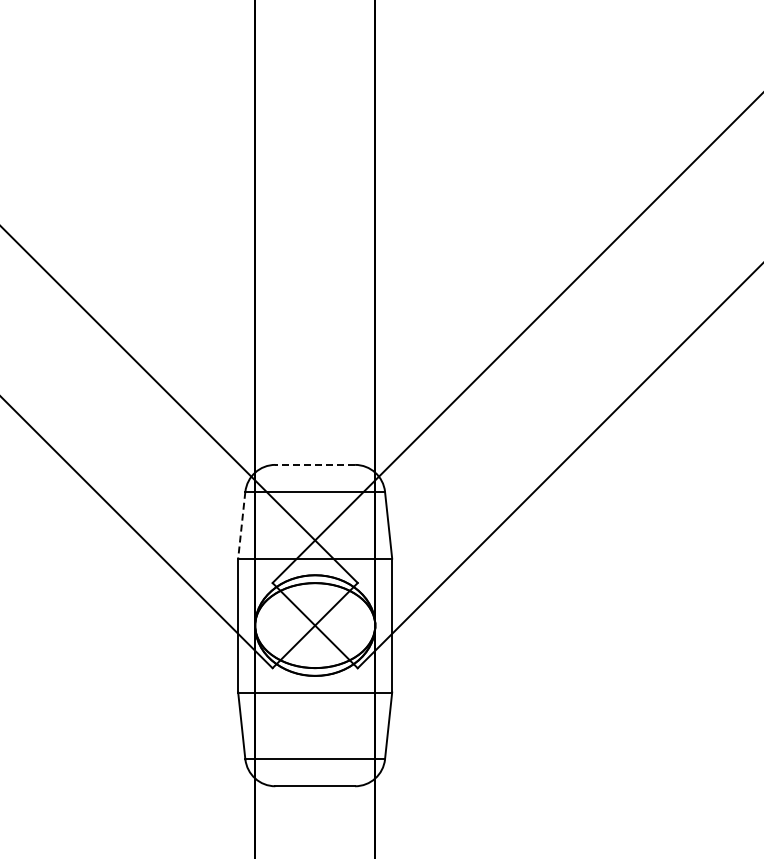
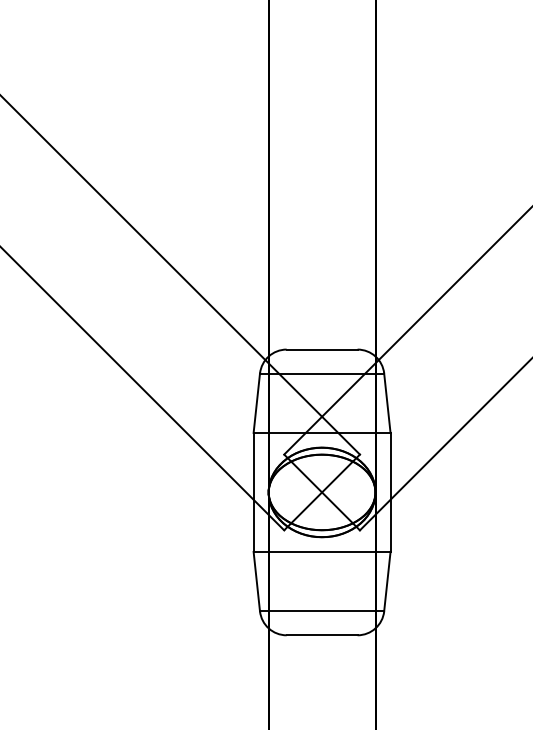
line: (315, 464) -> (322, 349), dashed -> solid
line: (241, 525) -> (256, 403), dashed -> solid

